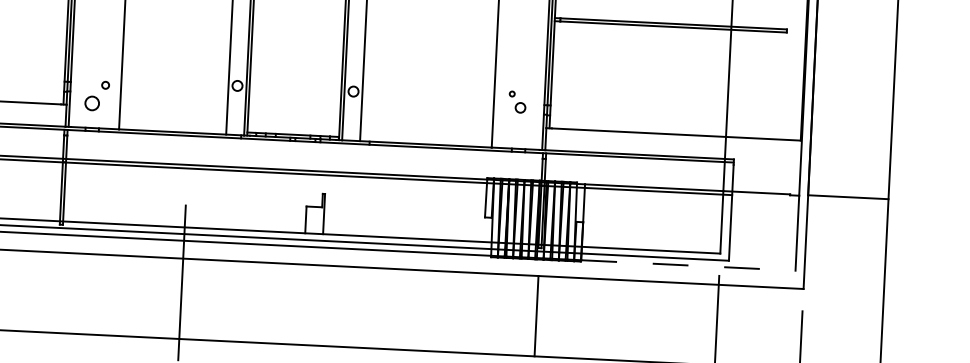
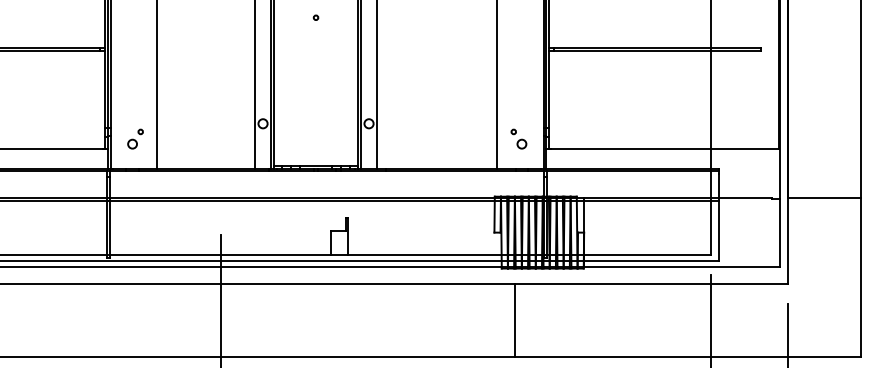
part: (97, 95) -> (135, 138), size x0.71
part: (517, 101) -> (518, 138), moved
line: (687, 265) -> (681, 267), dashed -> solid
line: (536, 316) -> (514, 320), moved

